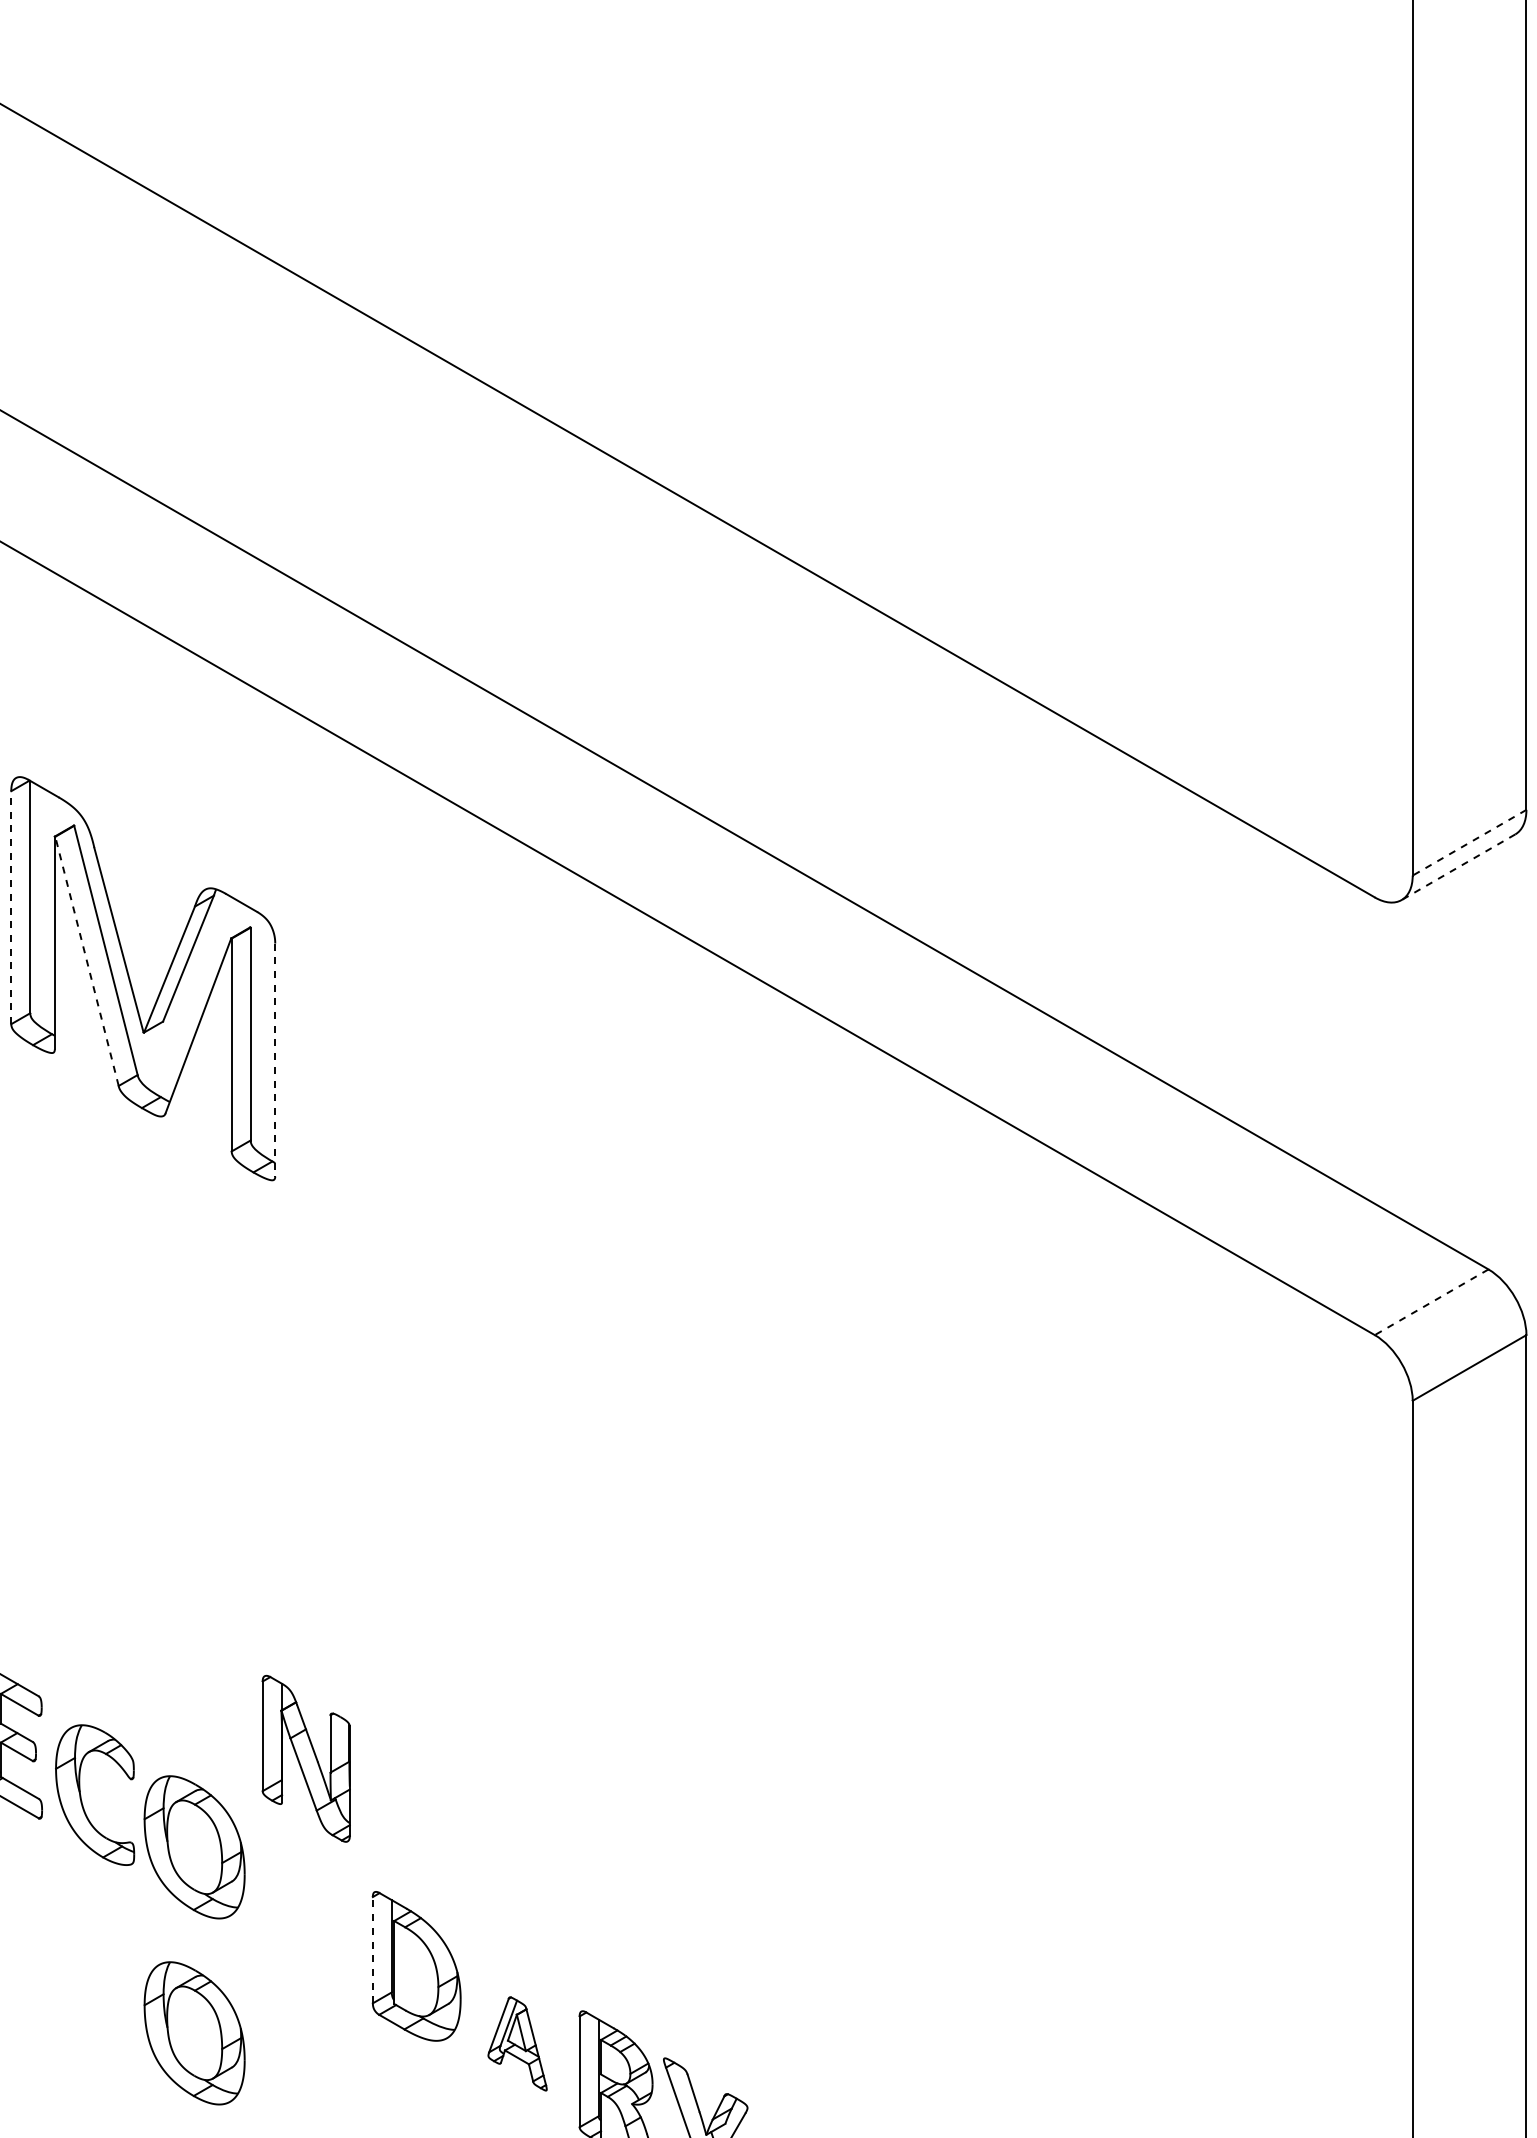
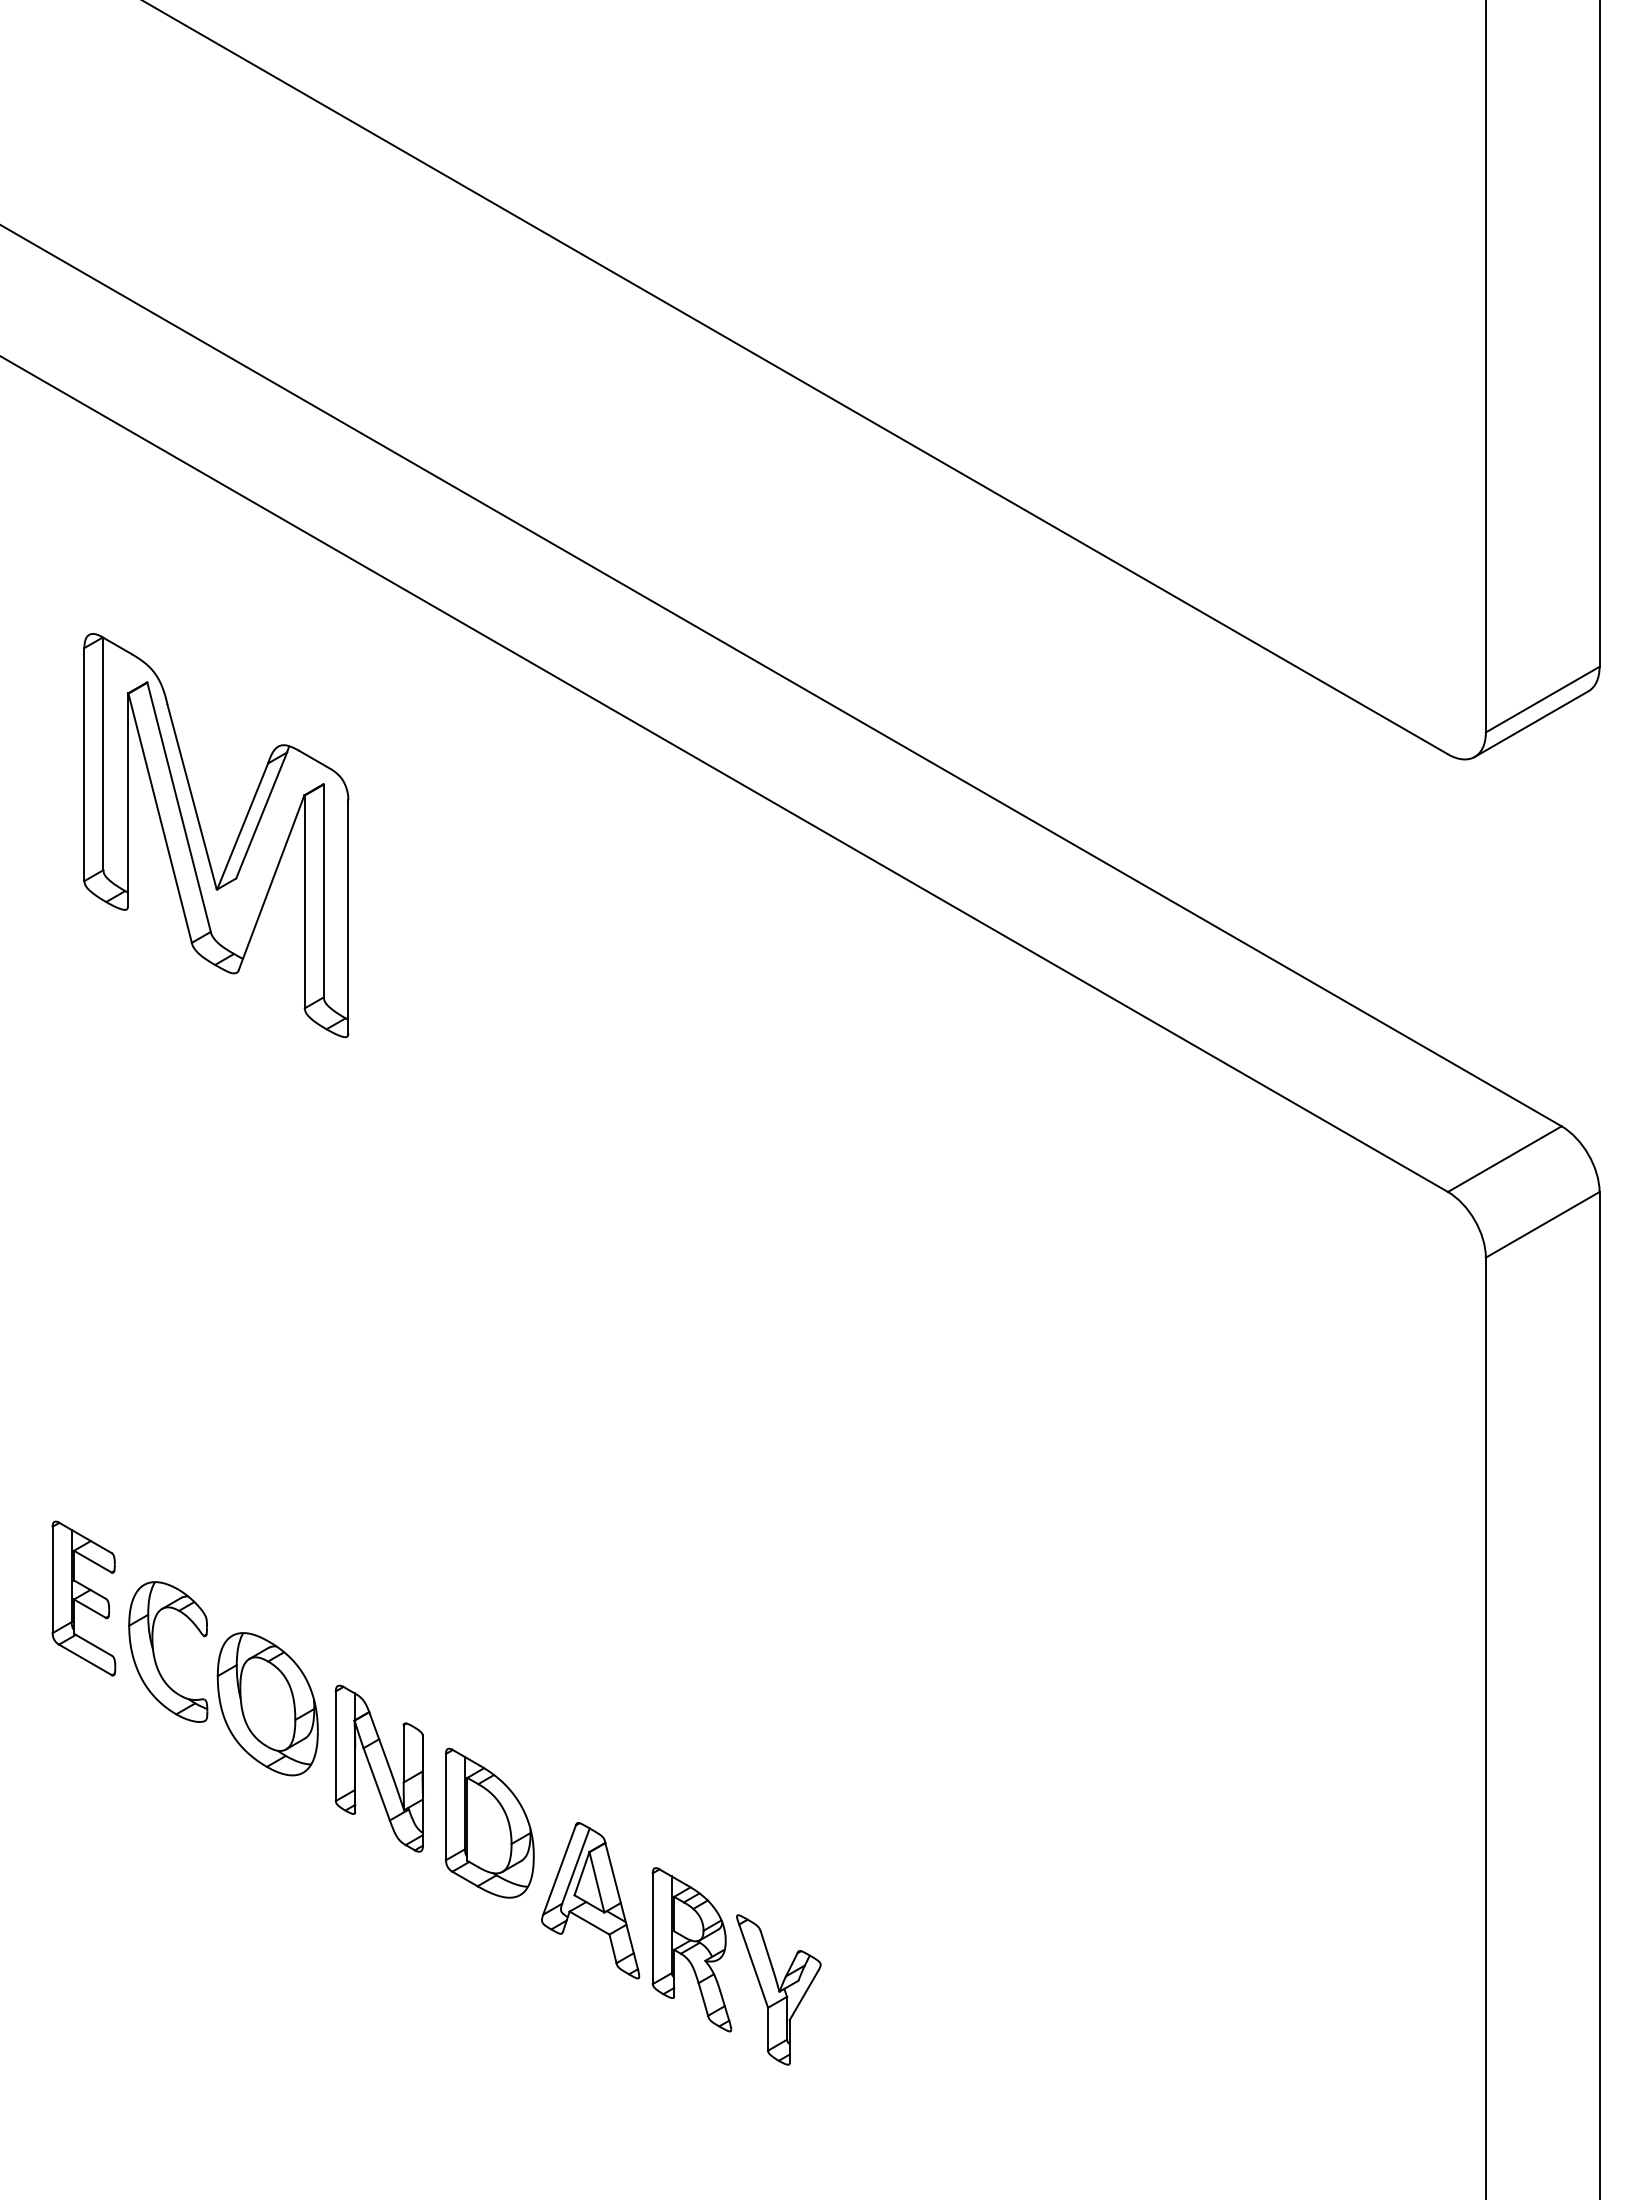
line: (1469, 842) -> (1542, 699), dashed -> solid
line: (1458, 867) -> (1531, 724), dashed -> solid
line: (11, 907) -> (84, 764), dashed -> solid
line: (87, 961) -> (160, 818), dashed -> solid
line: (275, 1059) -> (348, 916), dashed -> solid
line: (1431, 1302) -> (1504, 1159), dashed -> solid
part: (305, 1758) -> (378, 1768), moved
line: (373, 1949) -> (446, 1806), dashed -> solid
part: (194, 2033) -> (267, 1890), removed
part: (517, 2043) -> (590, 1900), size x1.67

